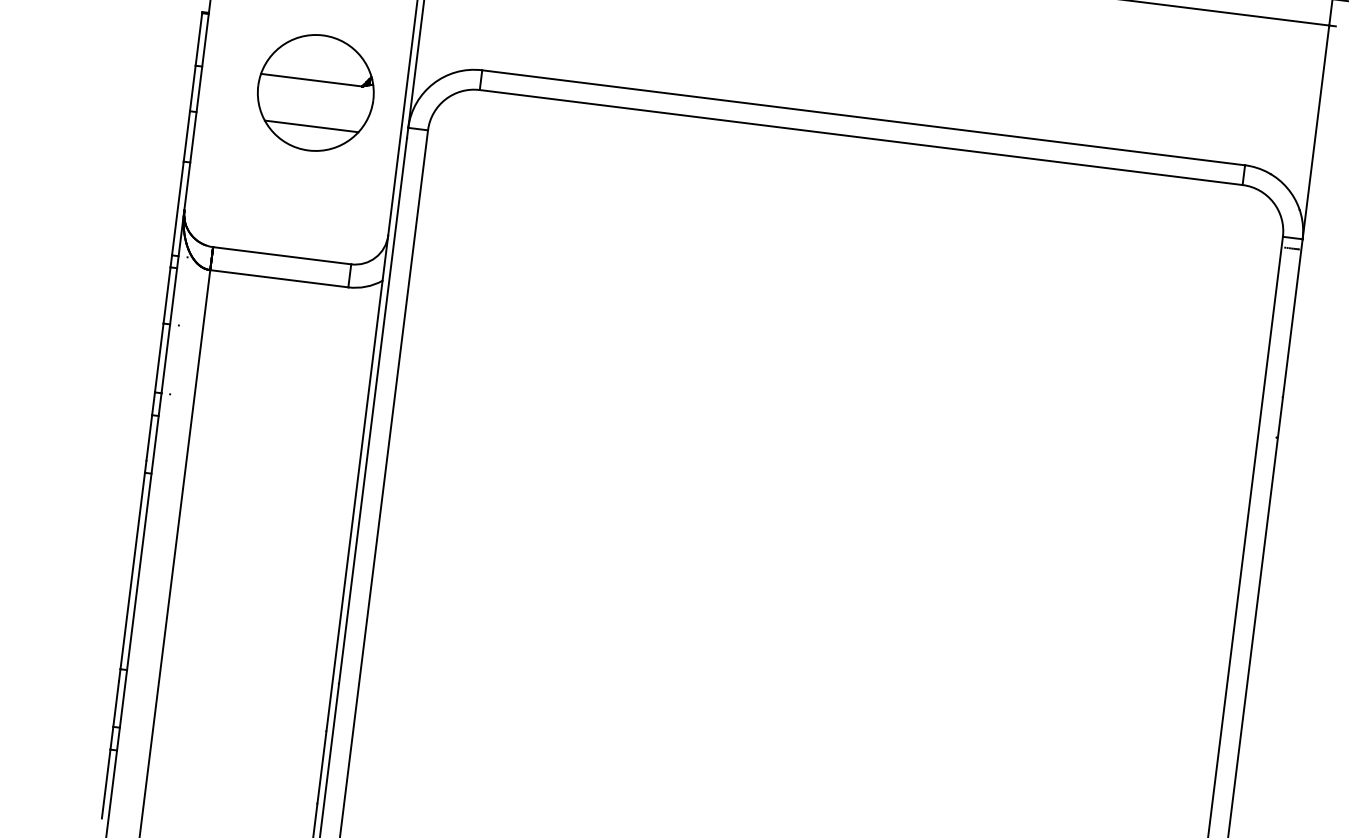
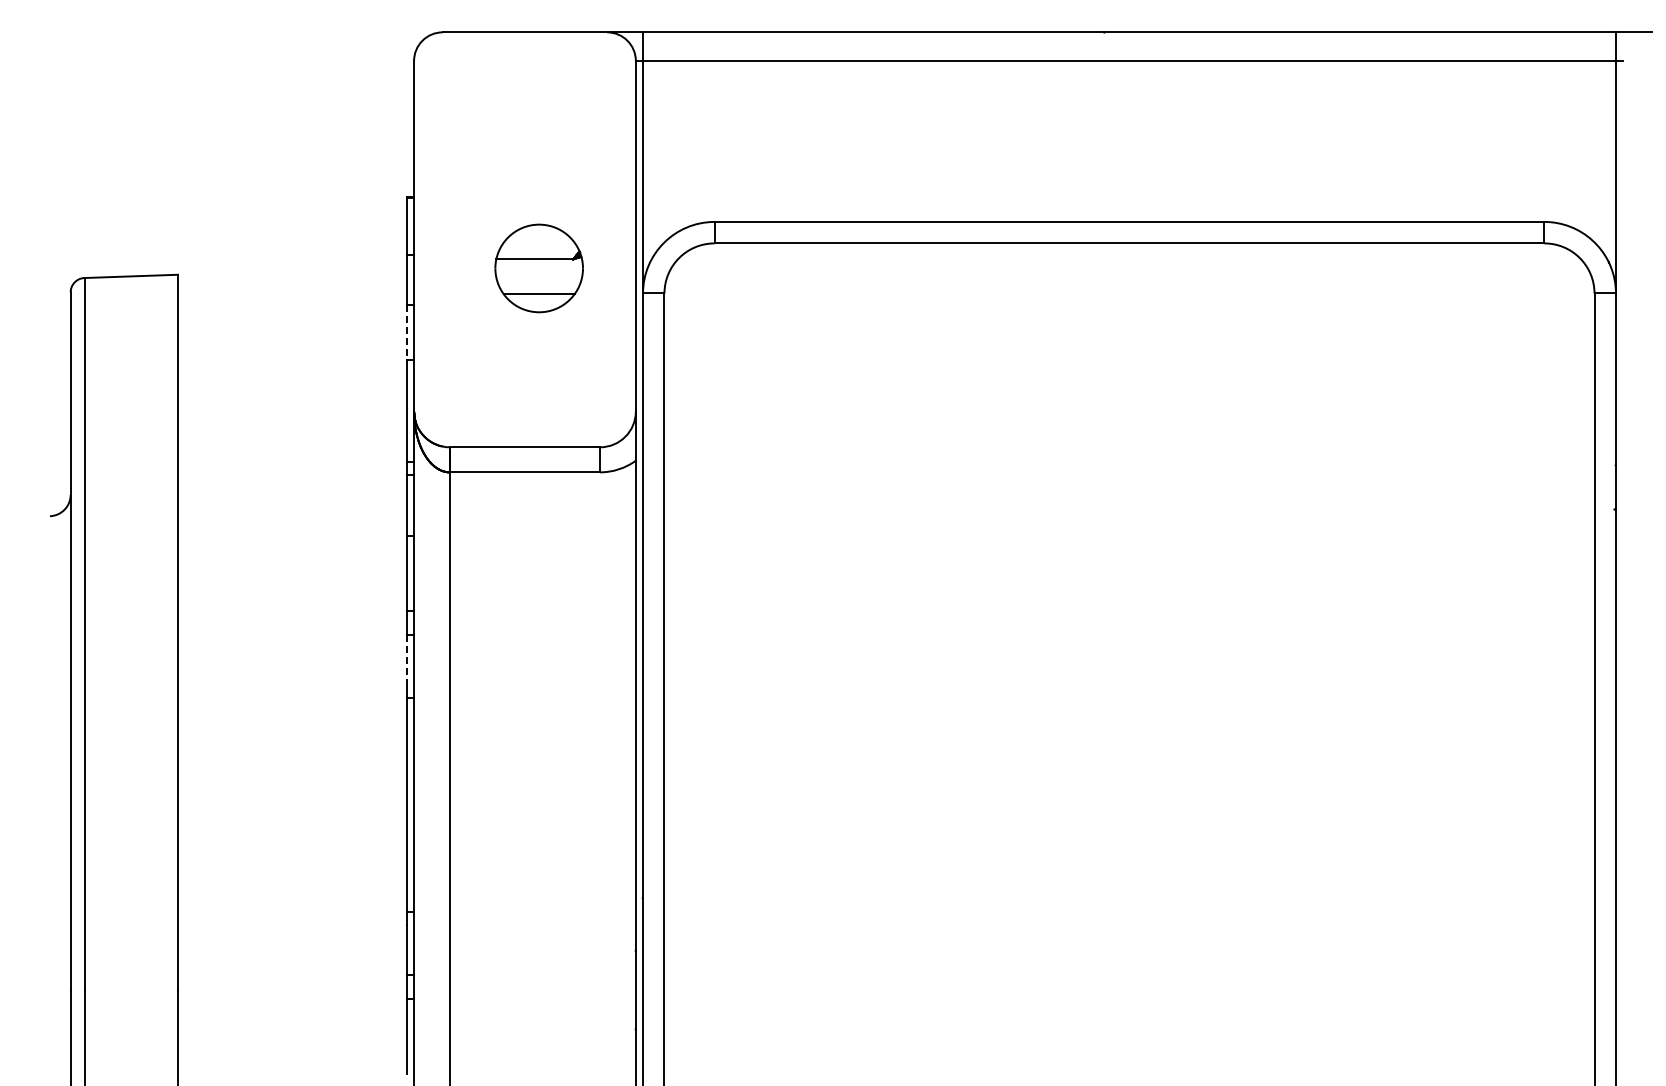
part: (315, 92) -> (538, 268), size x0.7
line: (186, 136) -> (406, 332), solid -> dashed
line: (148, 438) -> (406, 660), solid -> dashed

